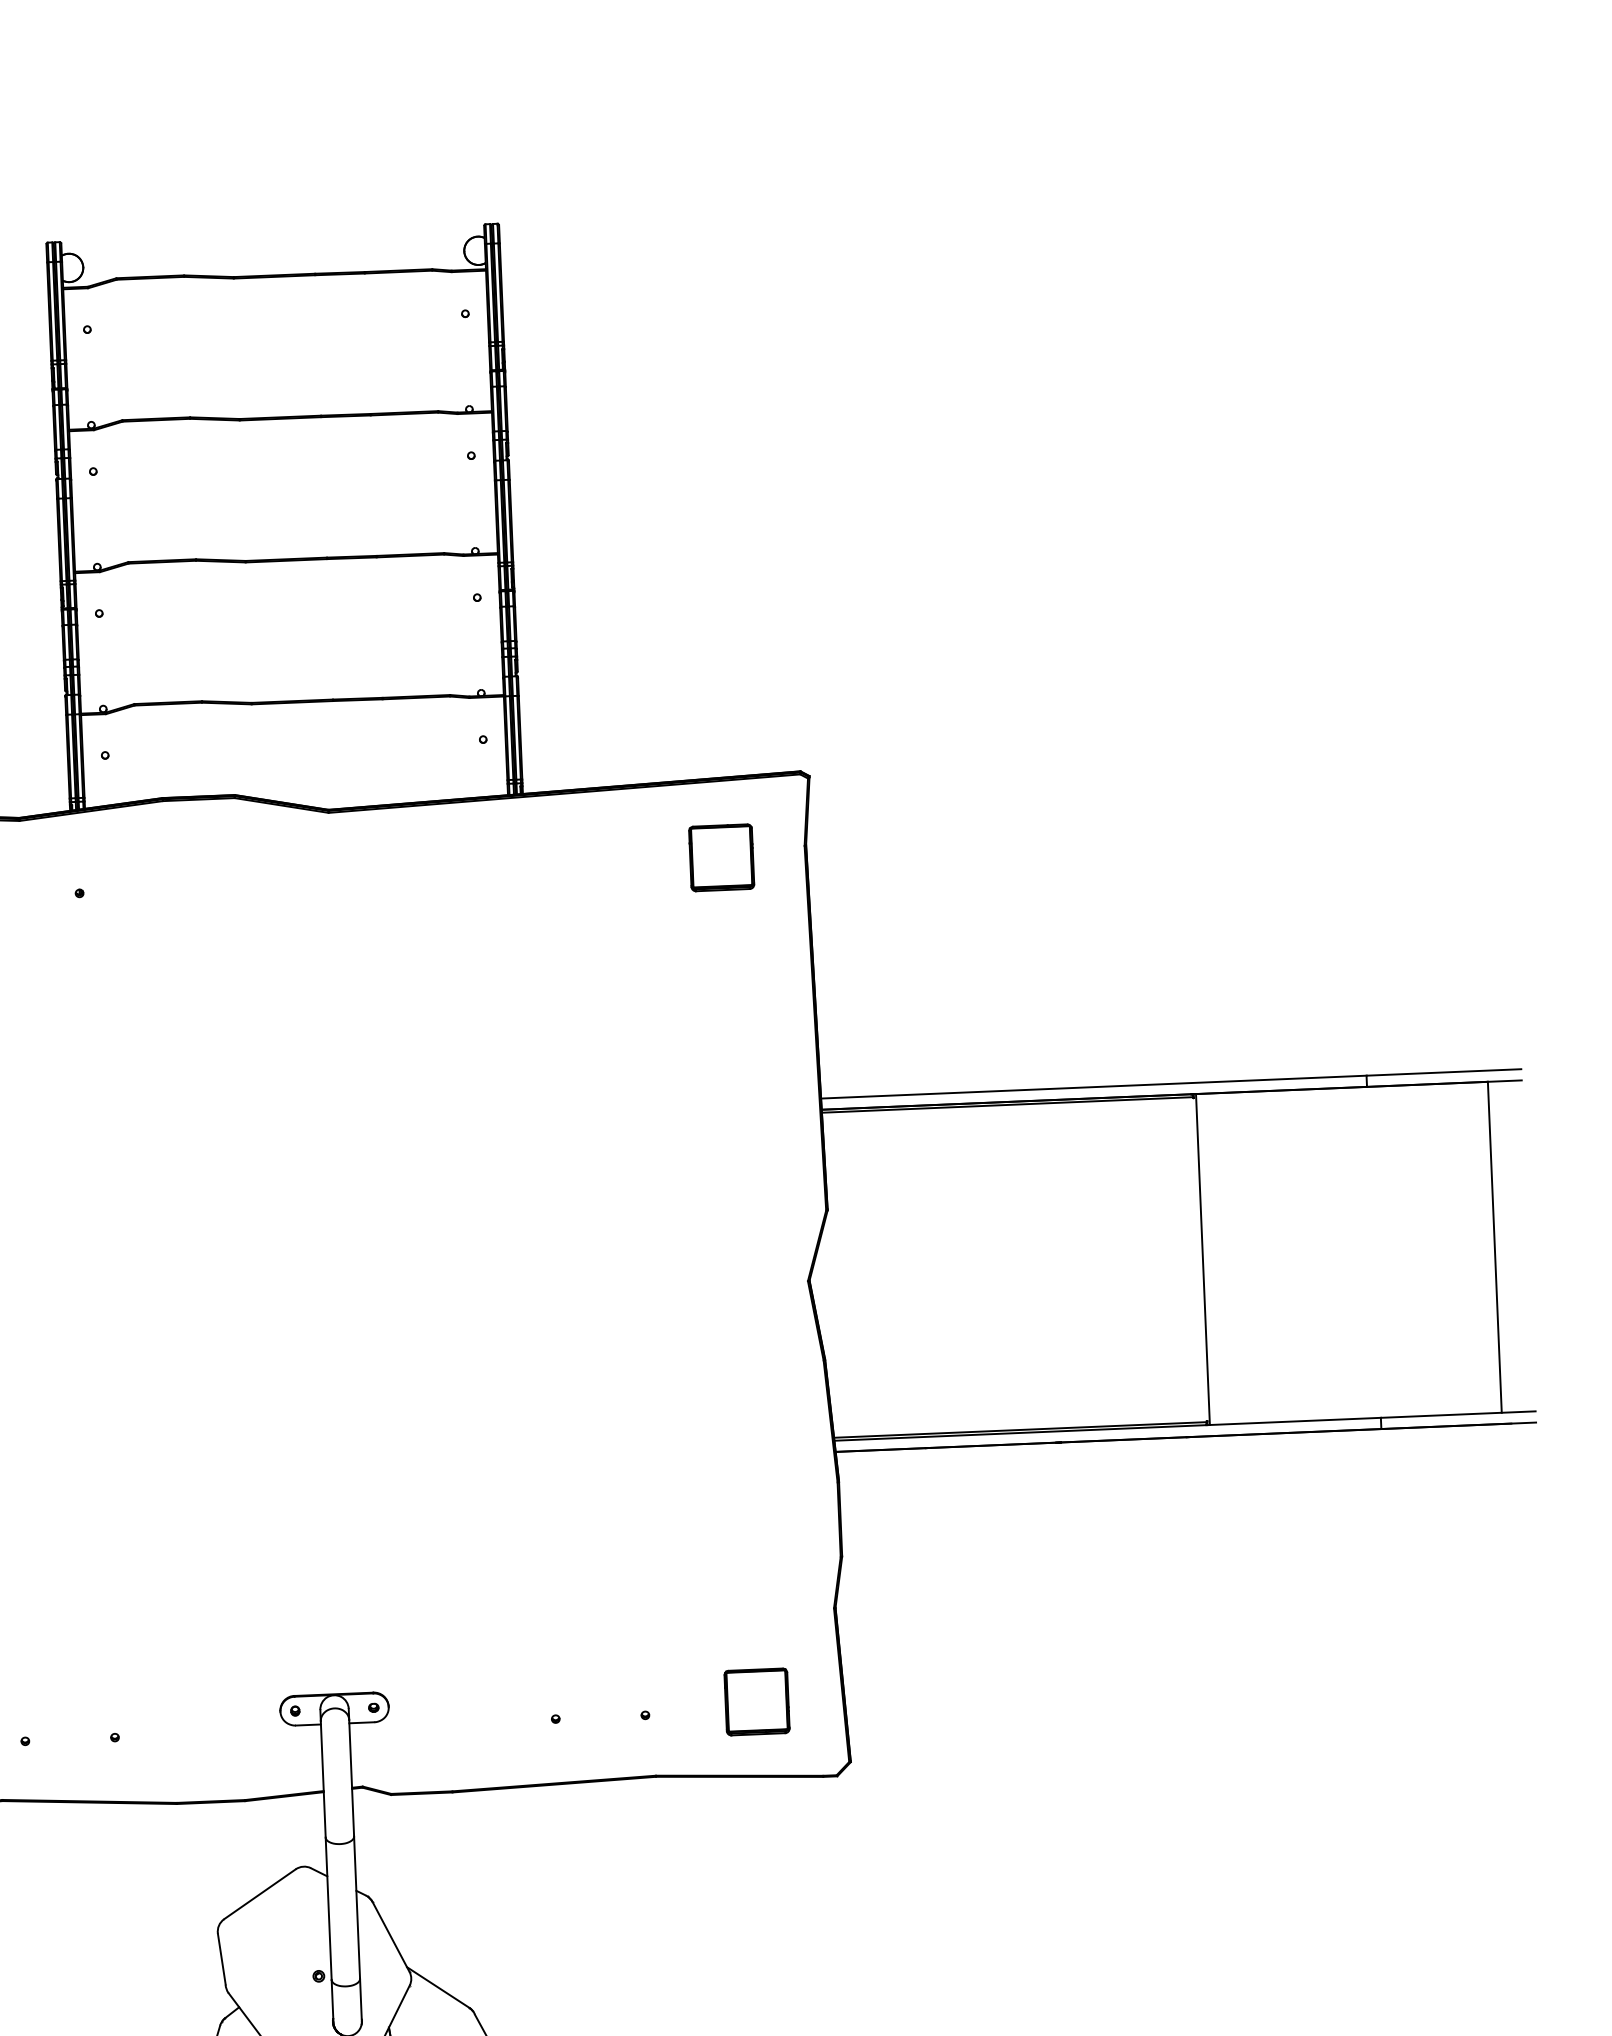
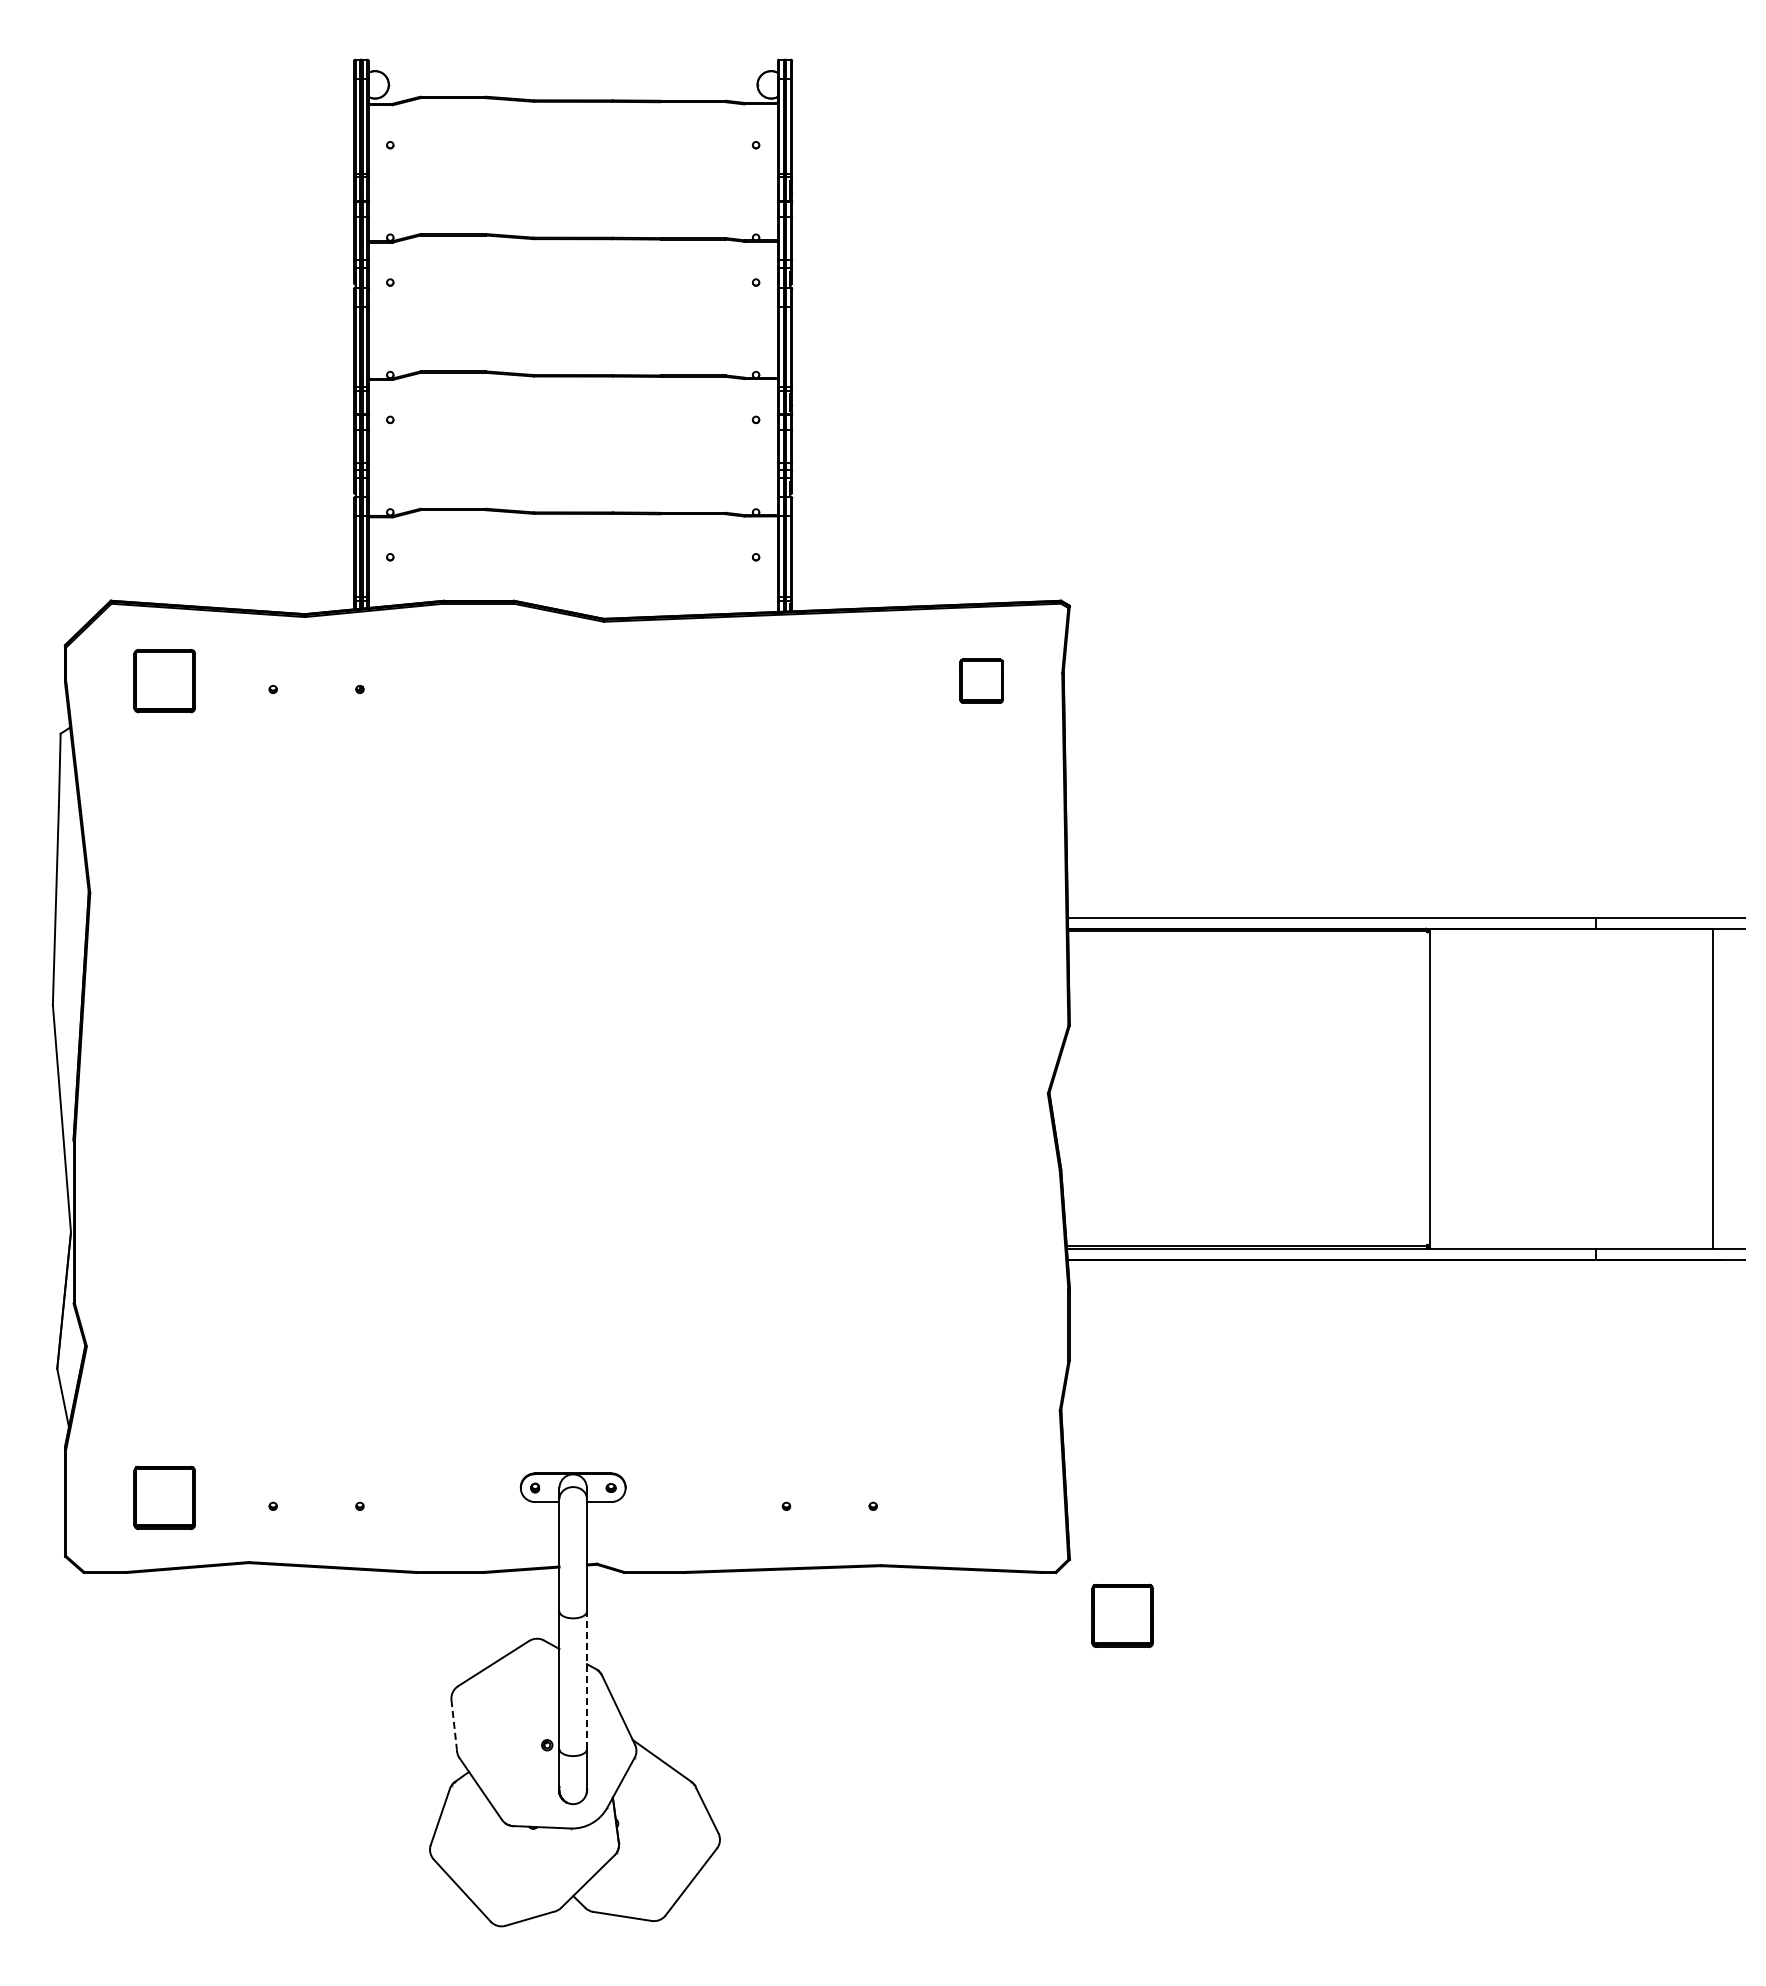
part: (721, 858) -> (981, 681), size x0.7
part: (756, 1701) -> (1122, 1615), moved
line: (356, 1907) -> (586, 1680), solid -> dashed
line: (222, 1958) -> (454, 1724), solid -> dashed

